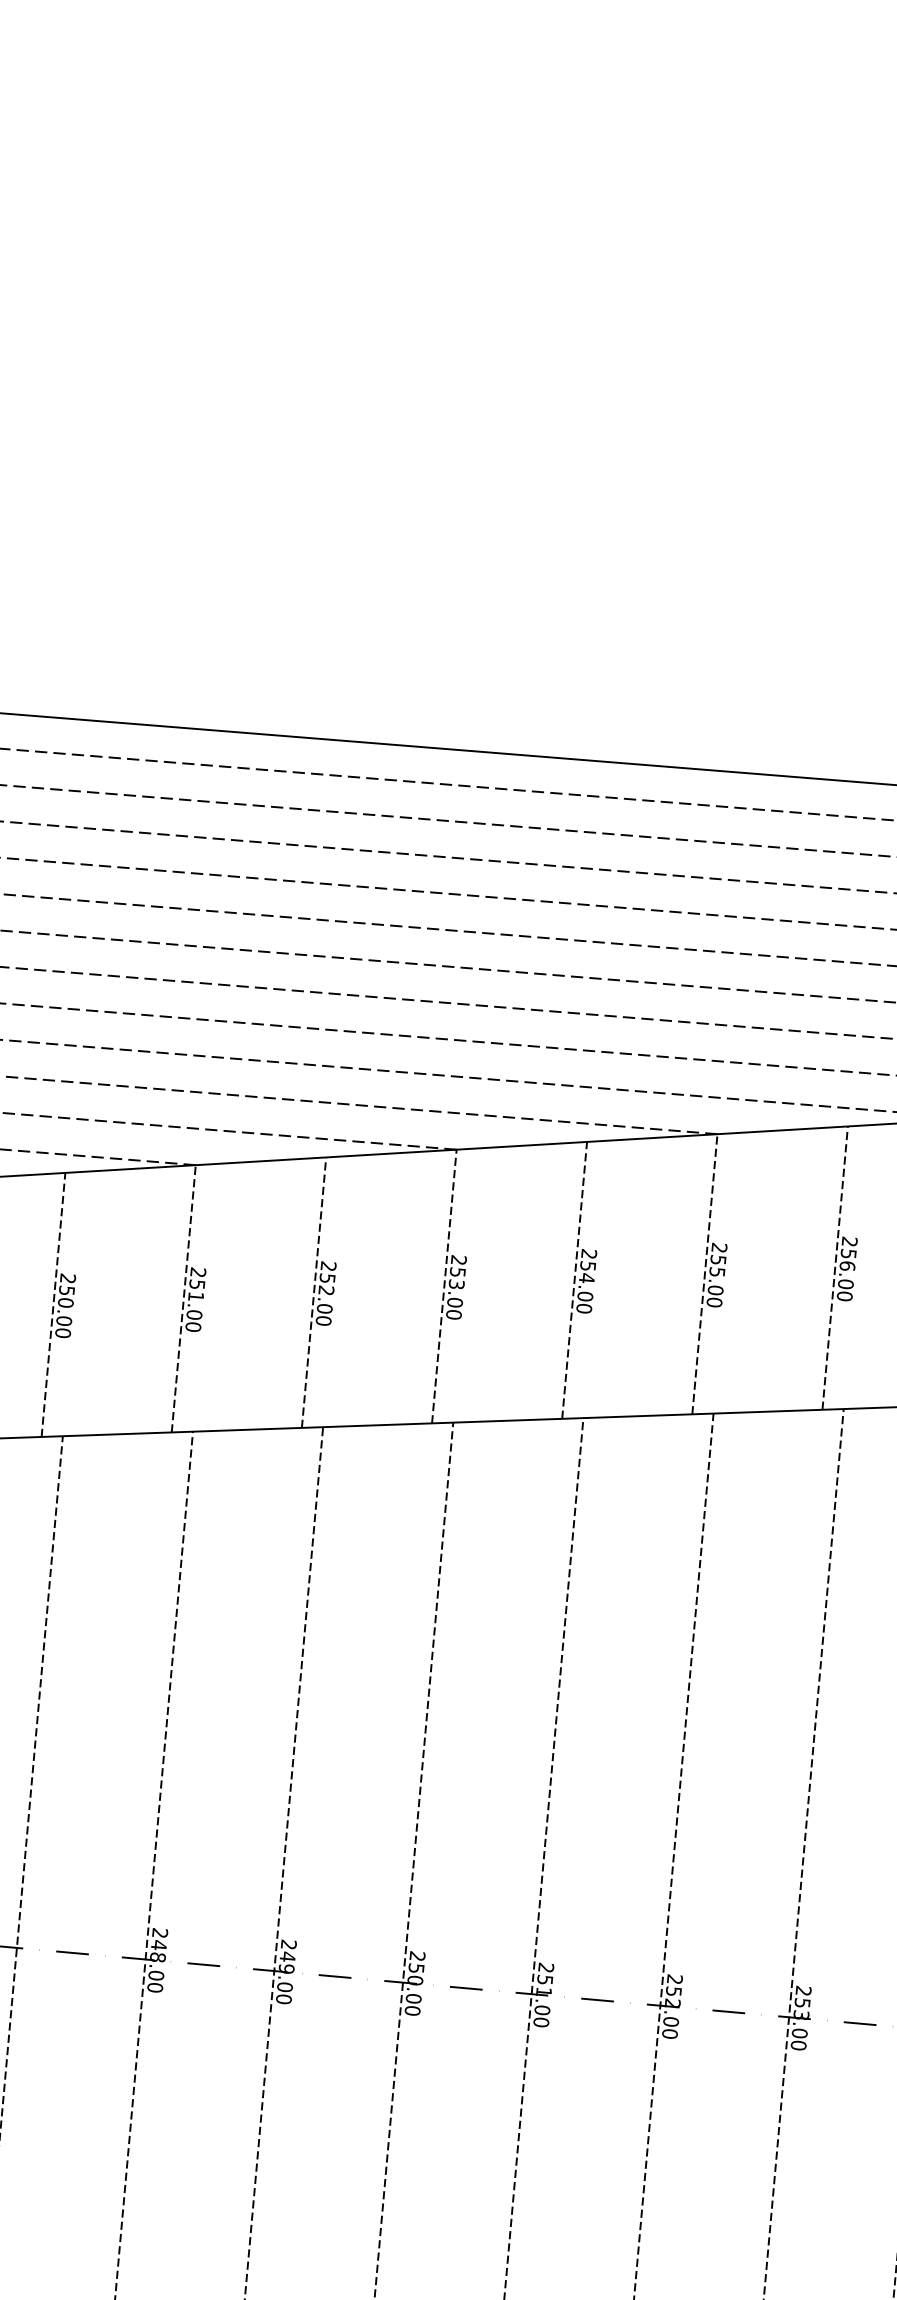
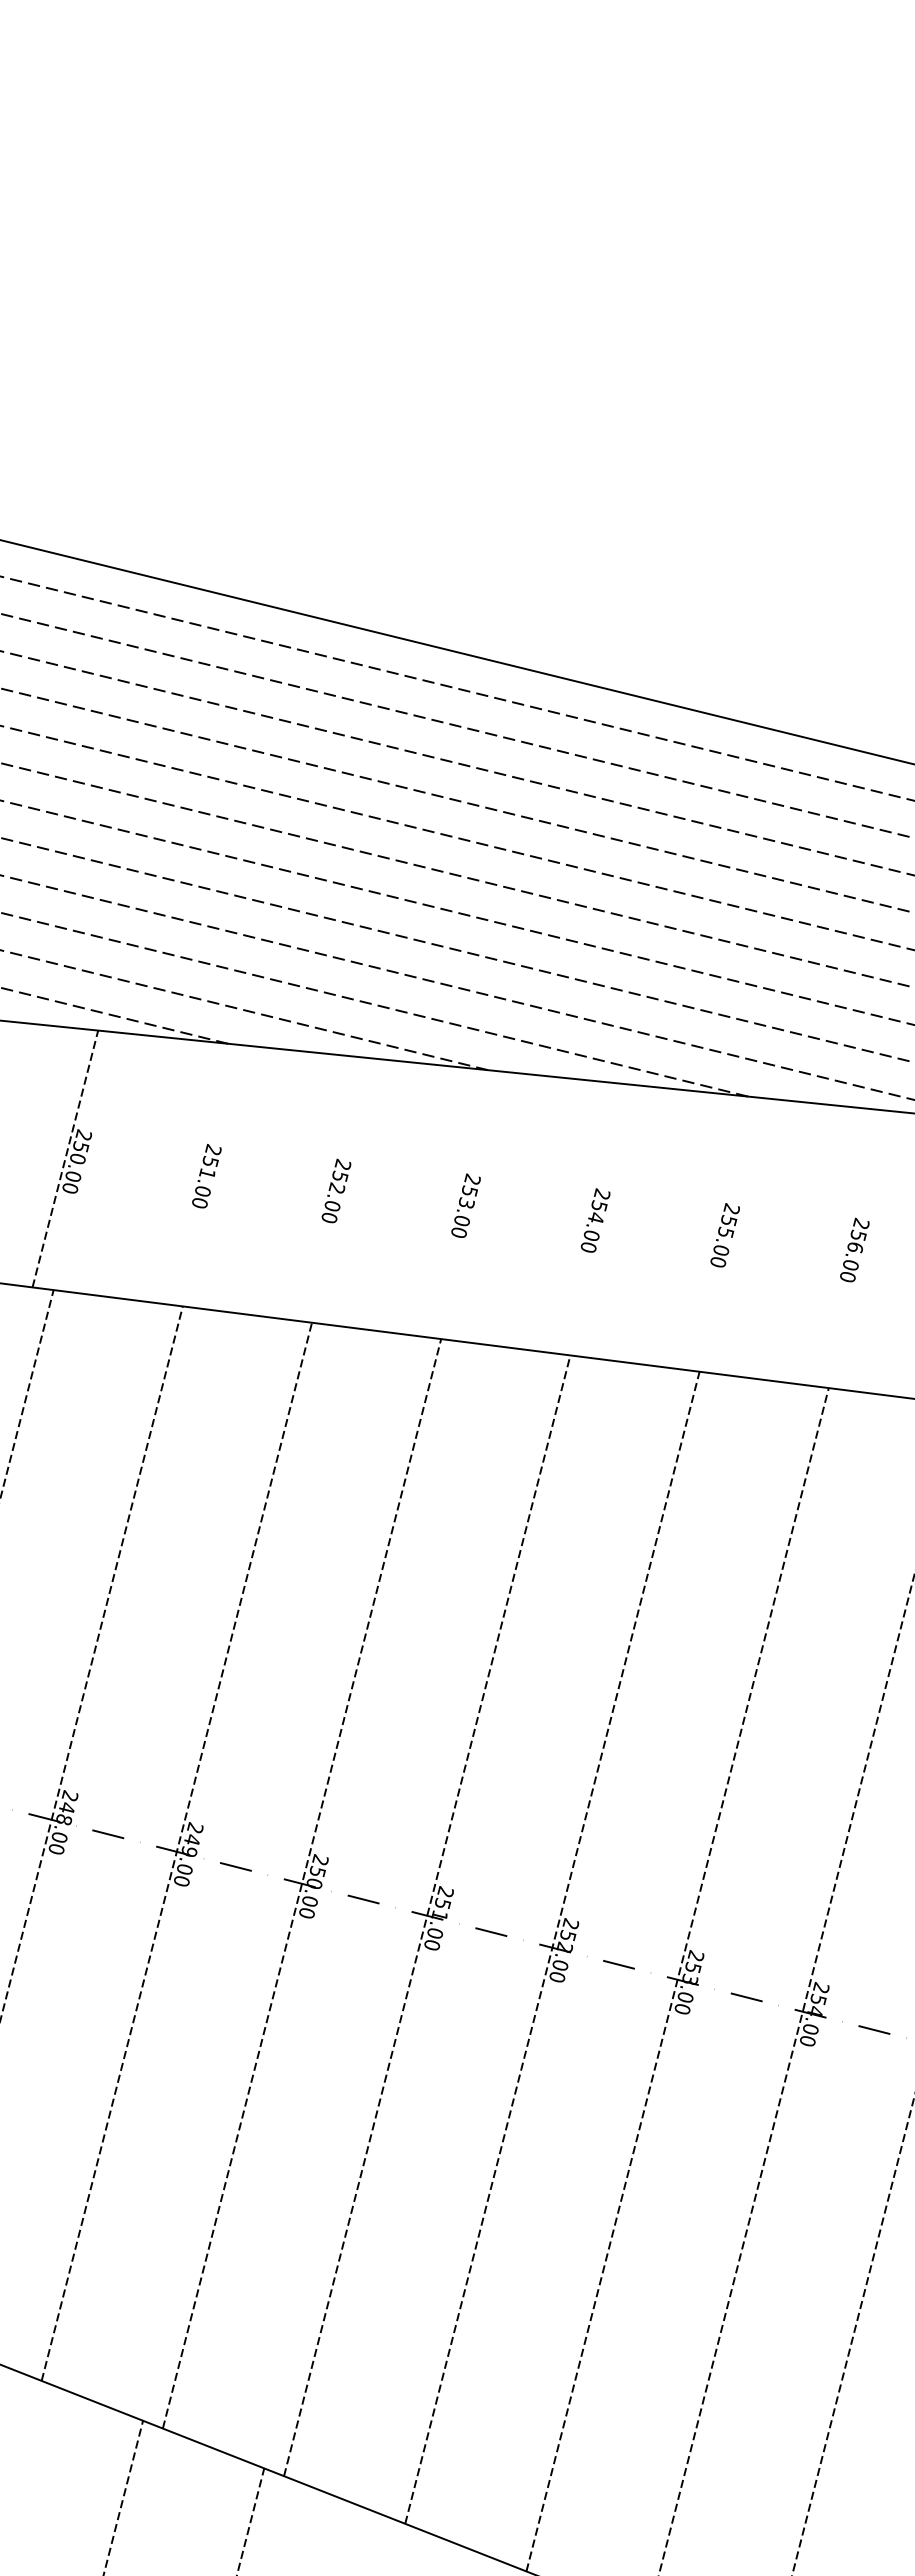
line: (834, 1268) -> (842, 1247), removed
line: (705, 1273) -> (713, 1232), removed
line: (574, 1279) -> (583, 1217), removed
line: (444, 1286) -> (454, 1203), removed
line: (314, 1292) -> (324, 1188), removed
line: (183, 1298) -> (194, 1173), removed

